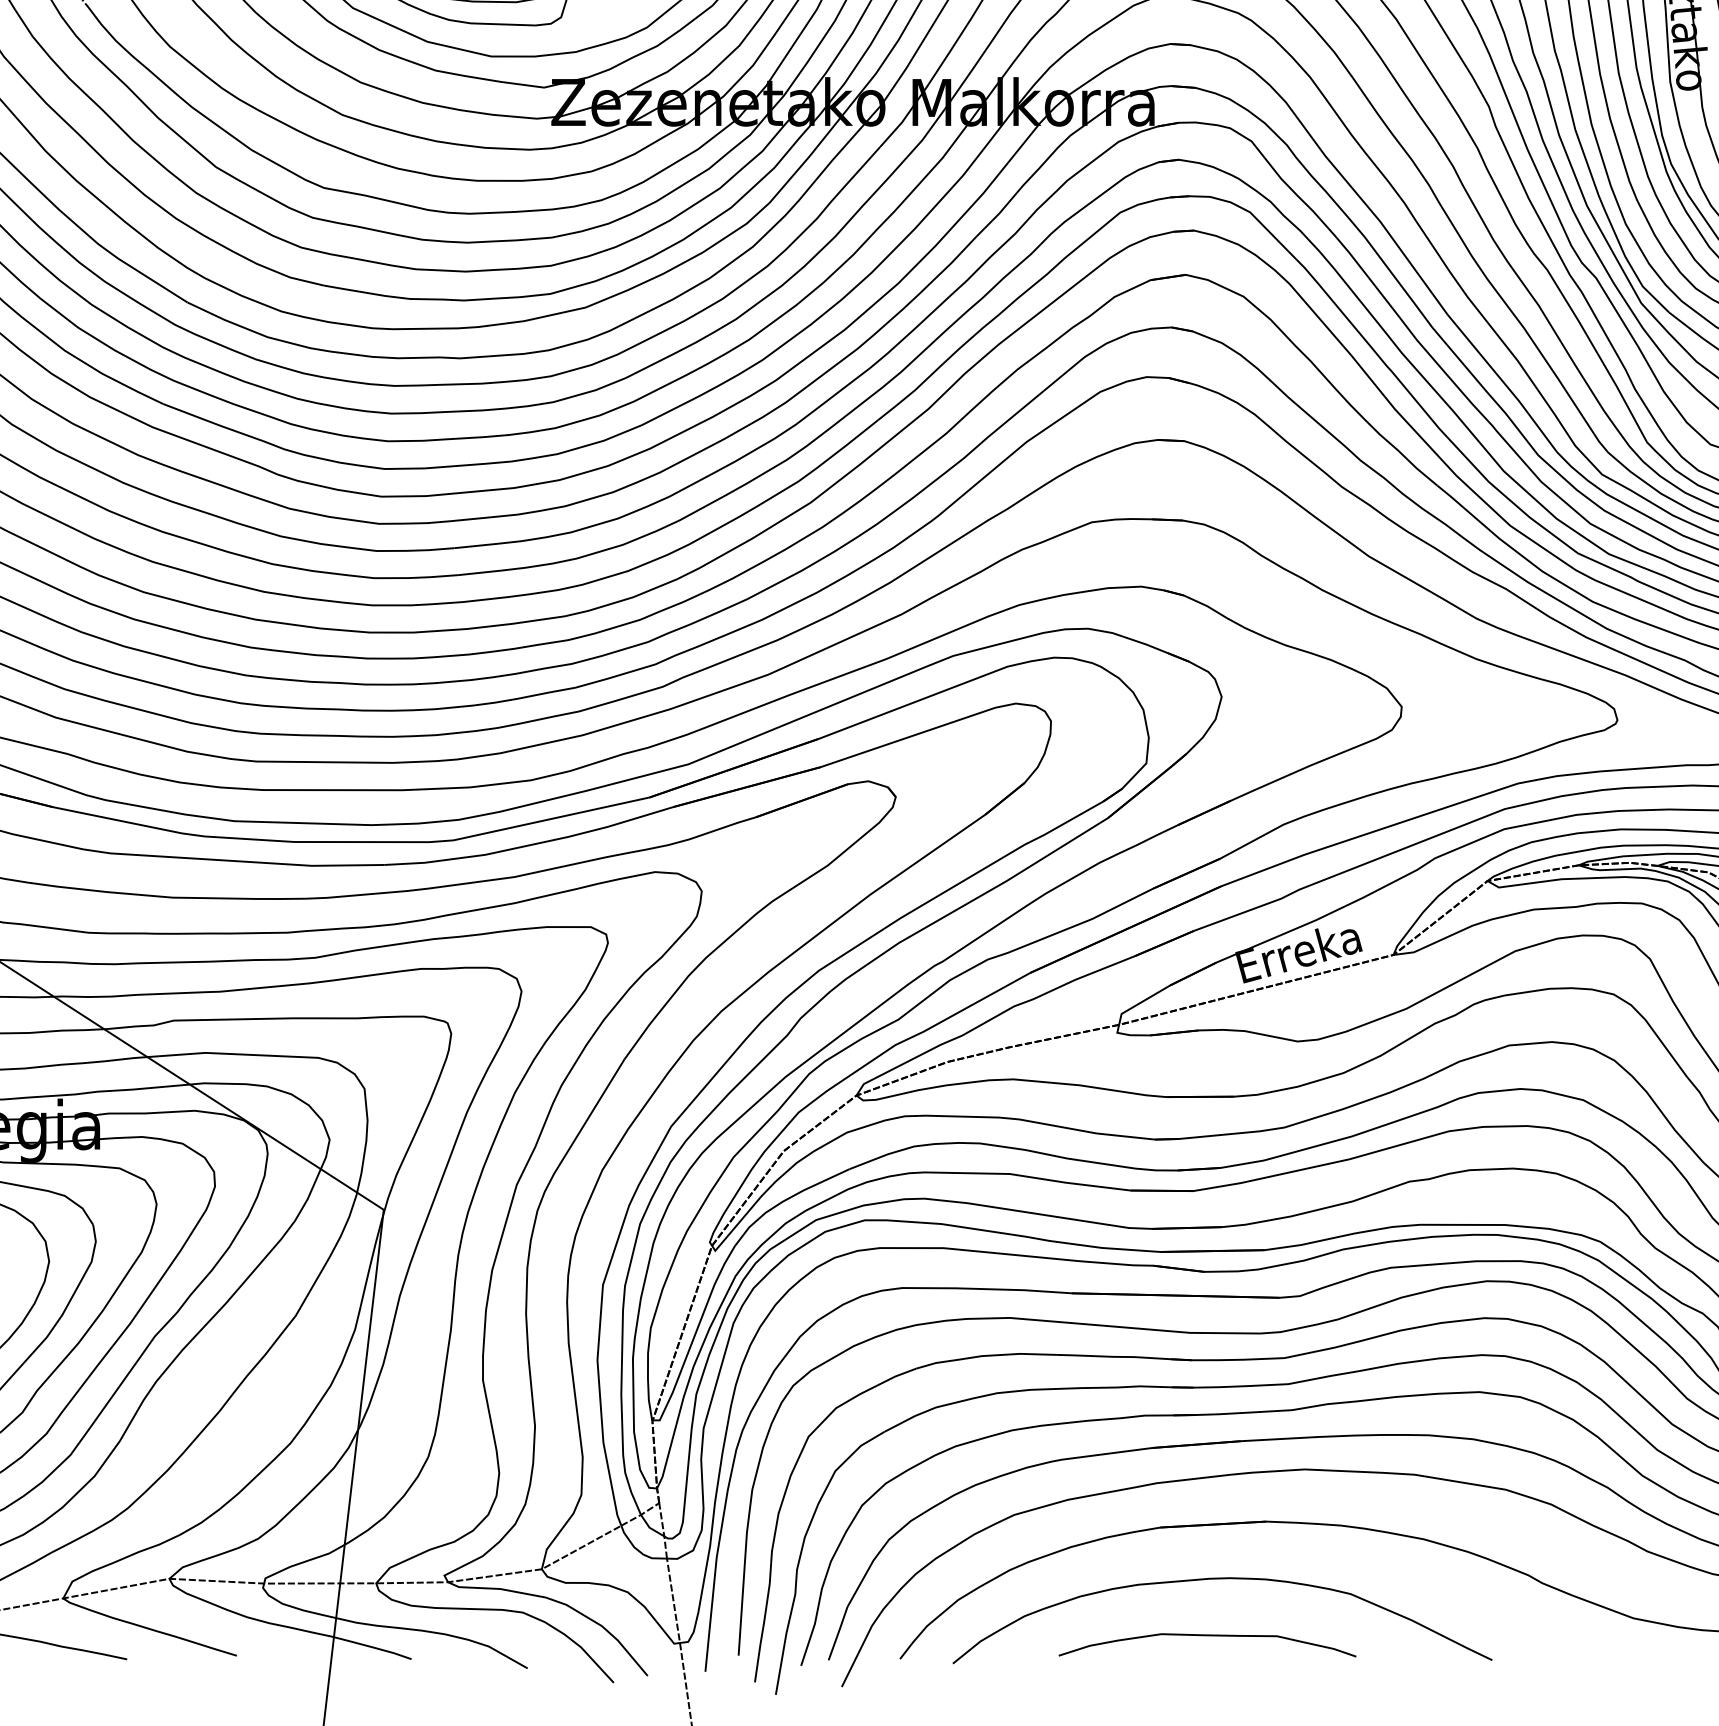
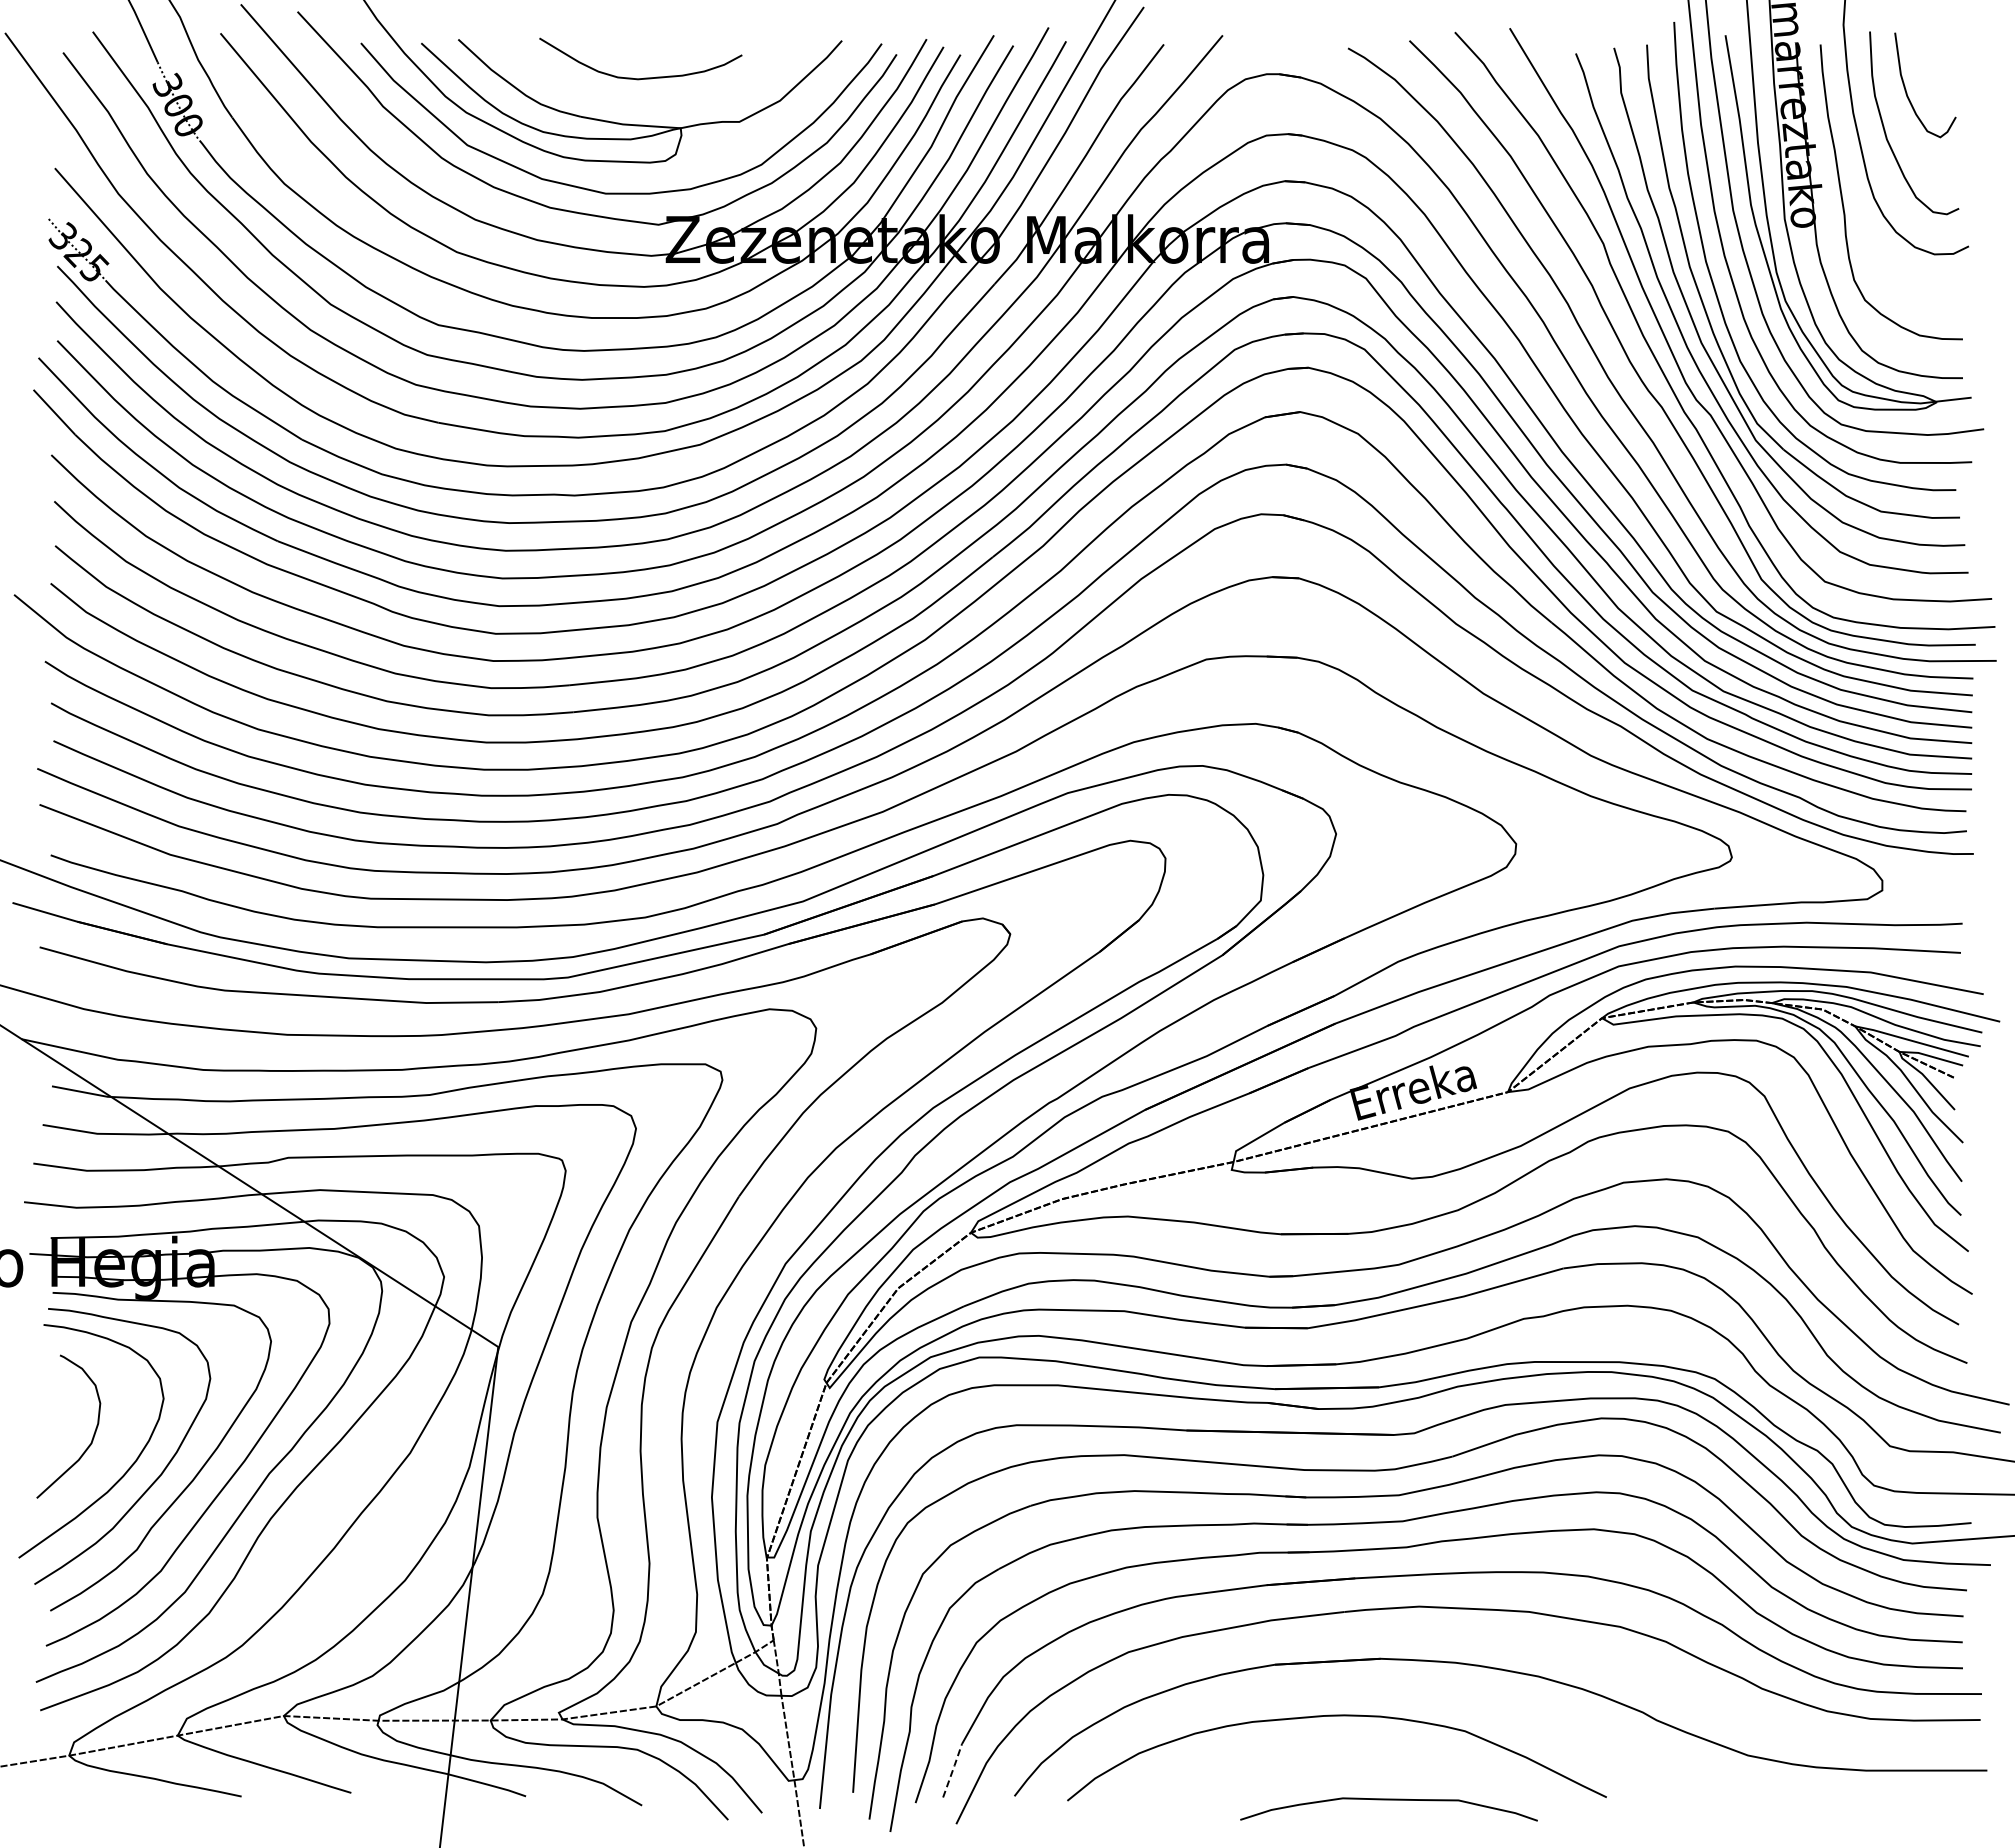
line: (839, 1632) -> (953, 1769), solid -> dashed
curve: (1207, 1636) -> (1388, 1800), moved

